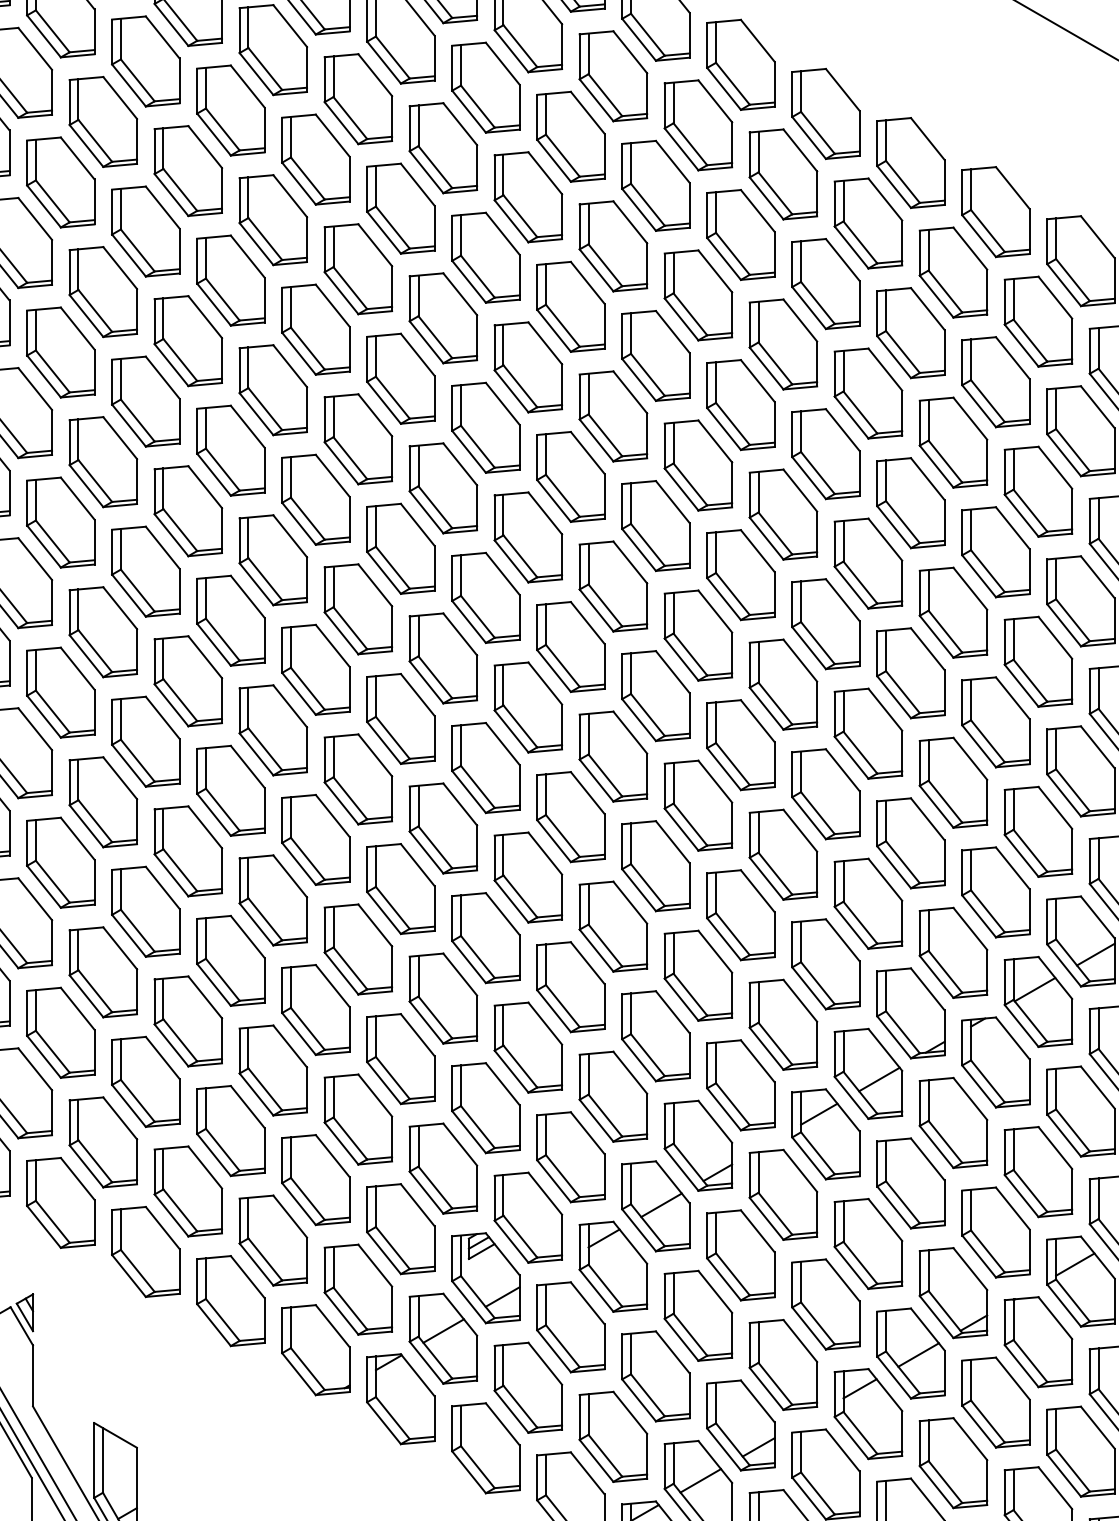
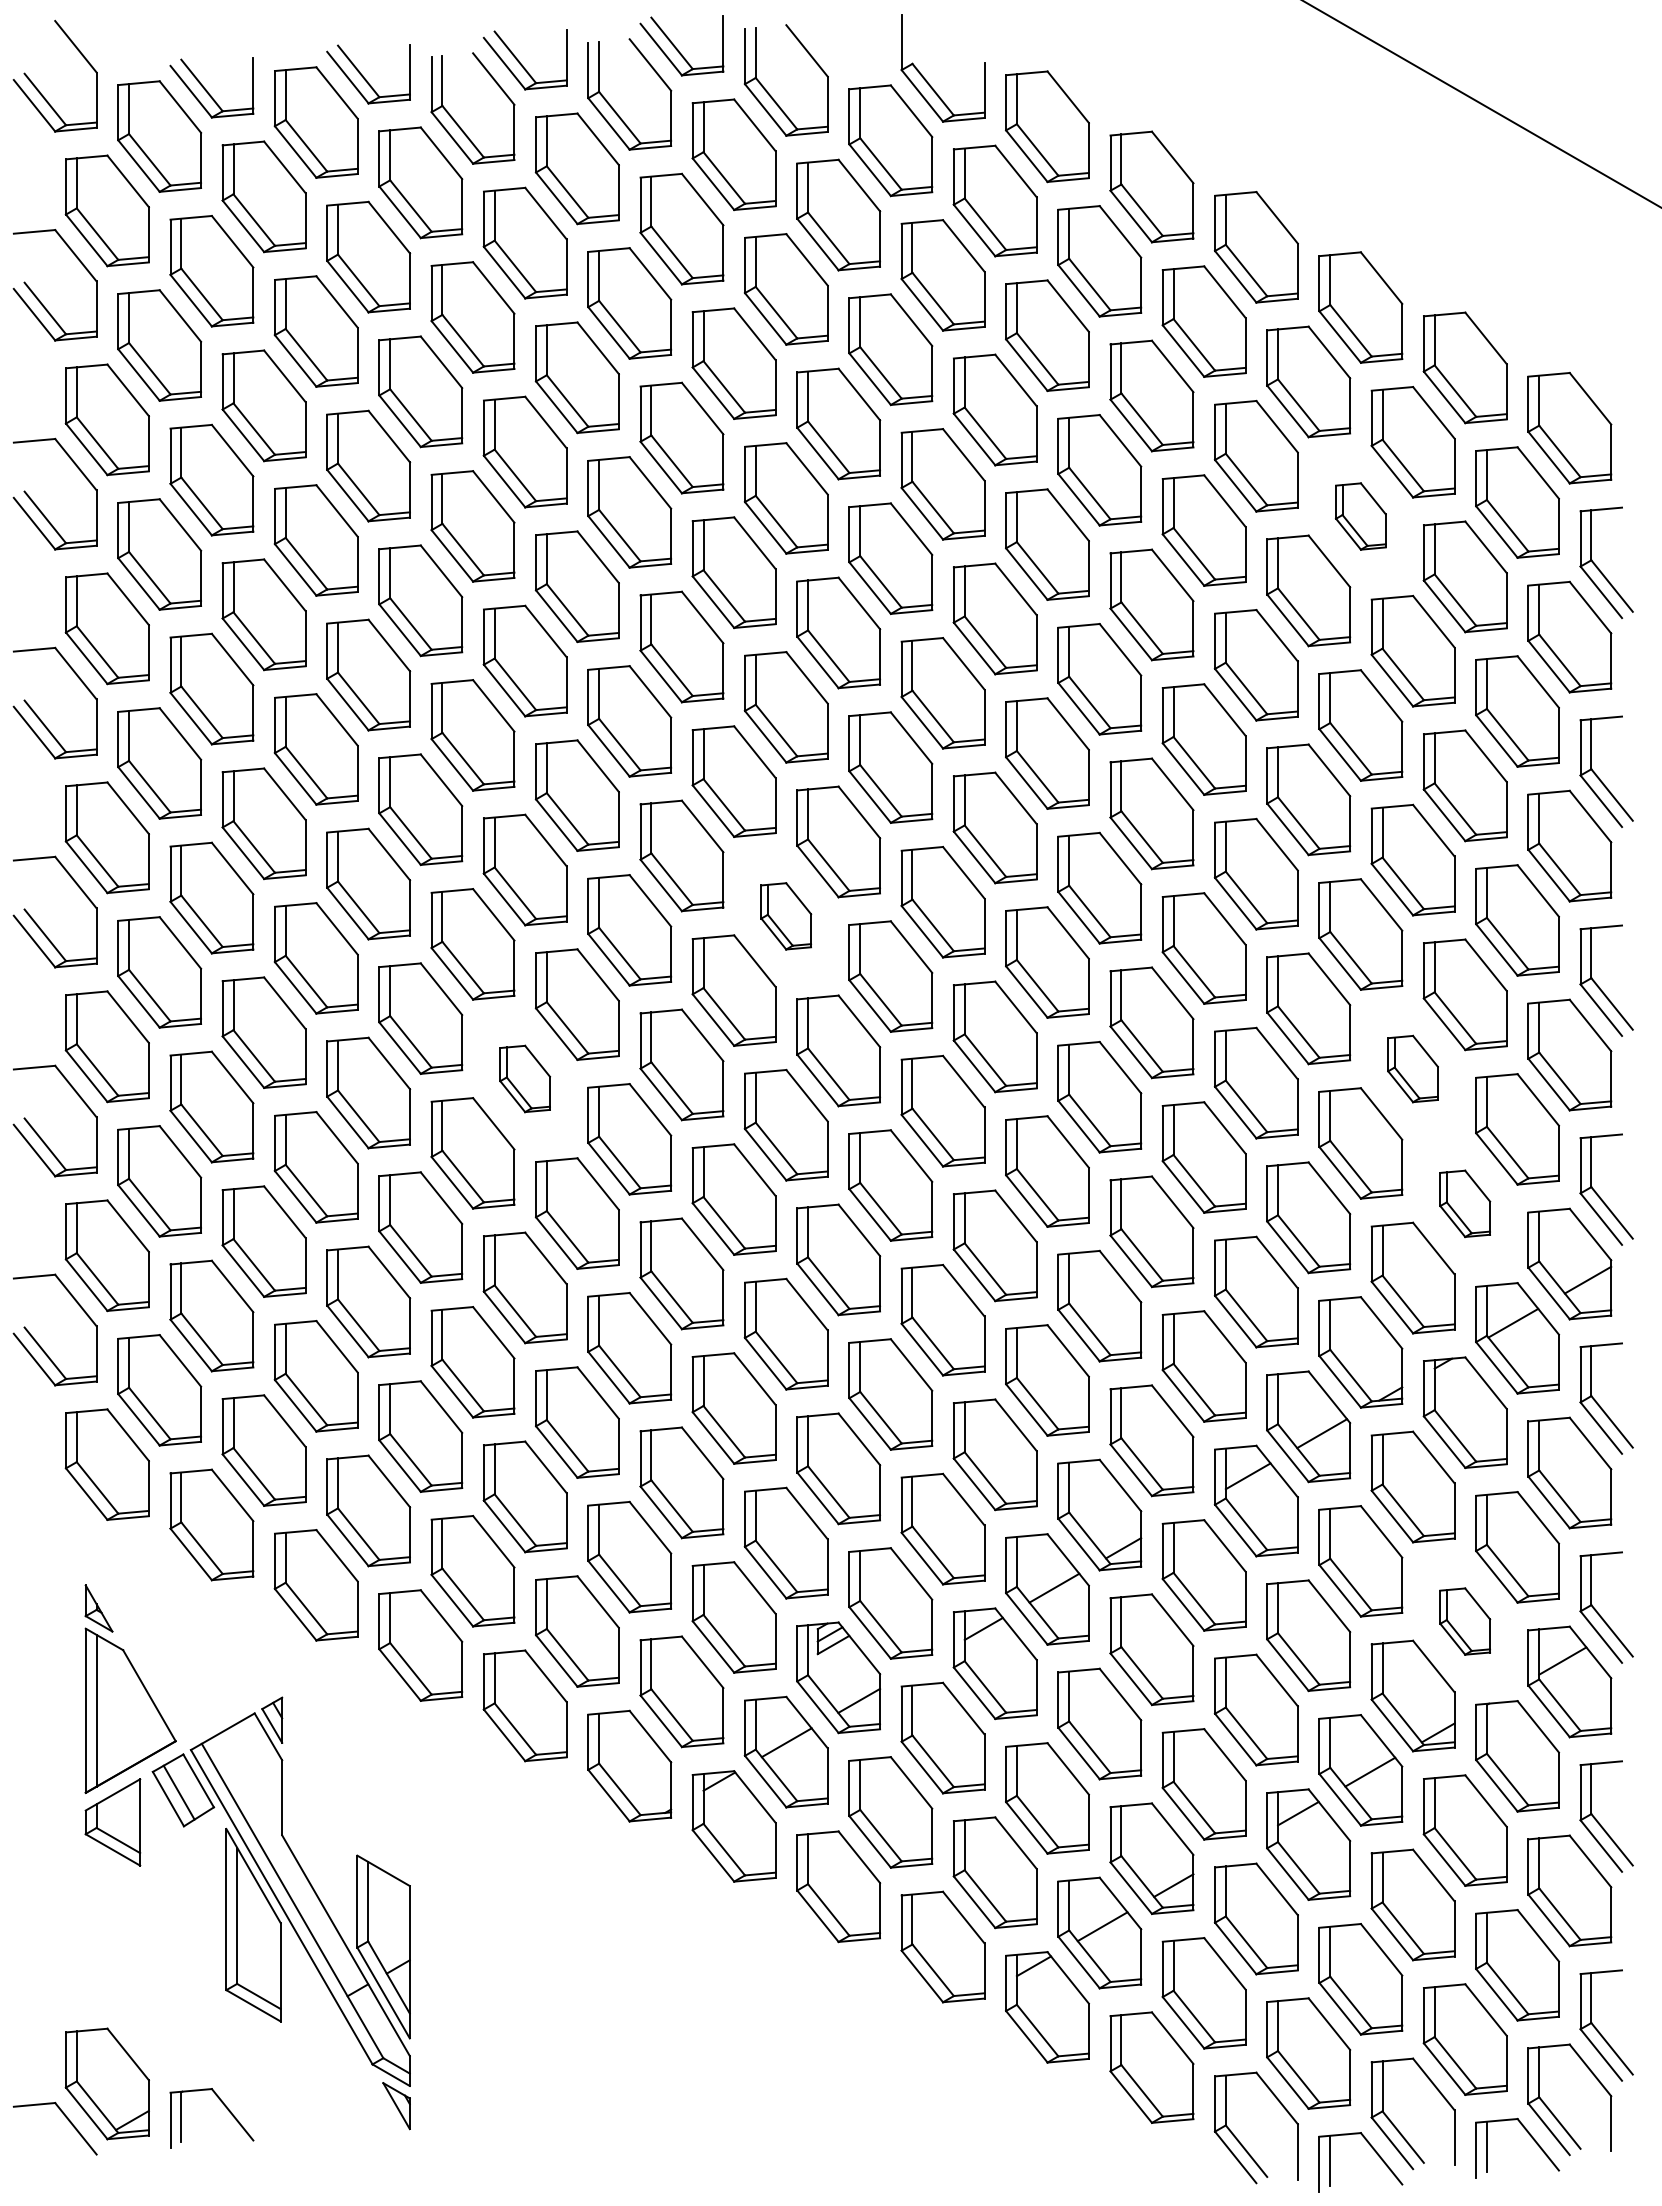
part: (910, 333) -> (1360, 516), size x0.6
part: (442, 658) -> (785, 916), size x0.6
part: (952, 782) -> (1412, 1068), size x0.6
part: (230, 790) -> (524, 1078), size x0.6
part: (995, 892) -> (1464, 1203), size x0.6
part: (995, 1232) -> (1464, 1621), size x0.6

